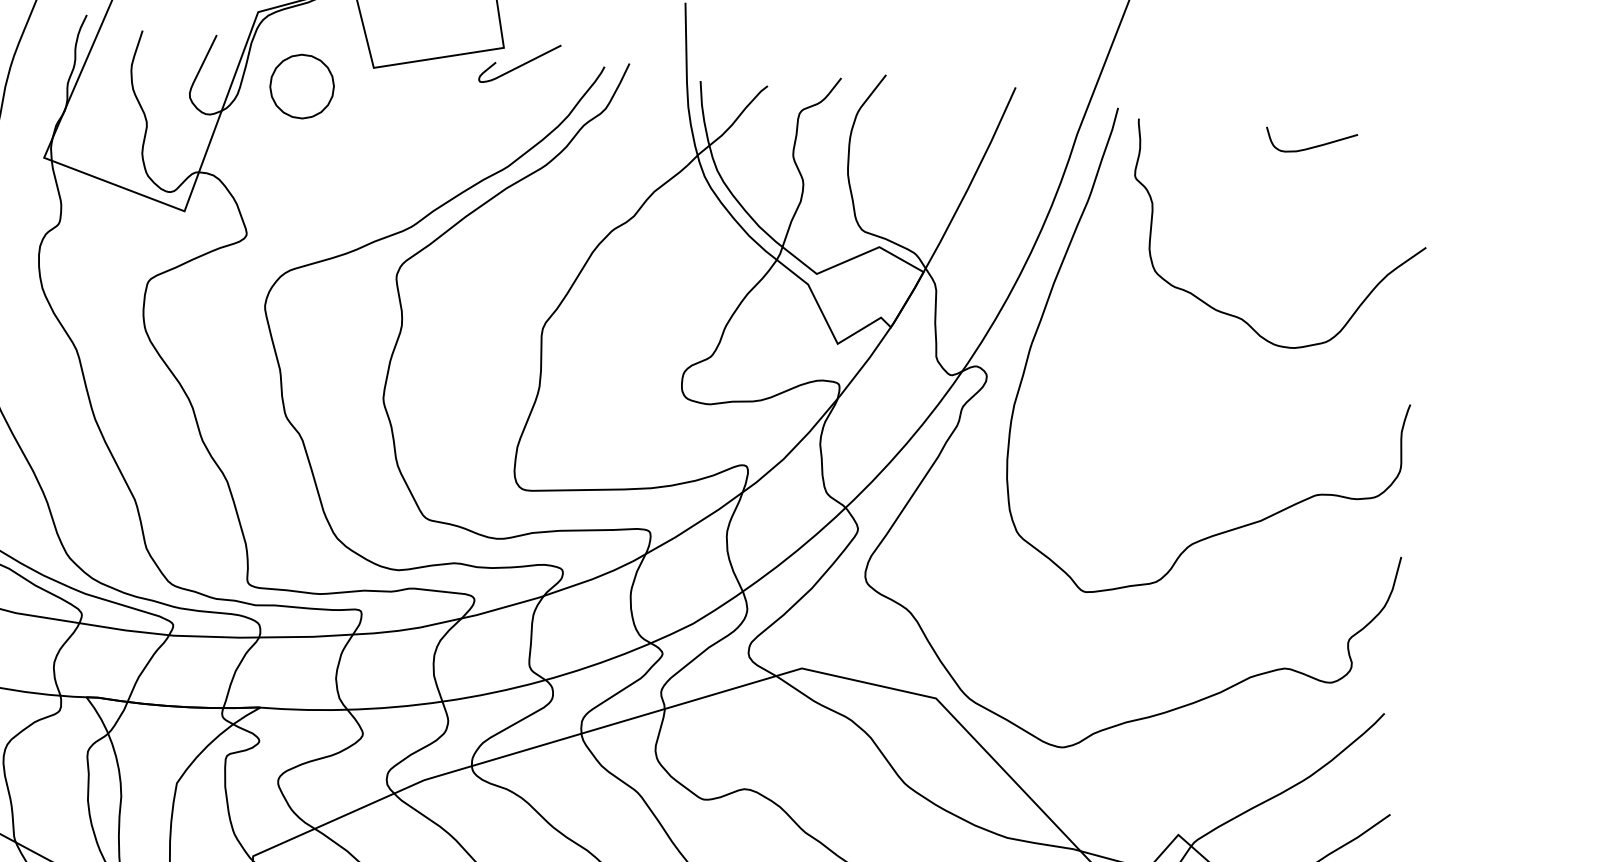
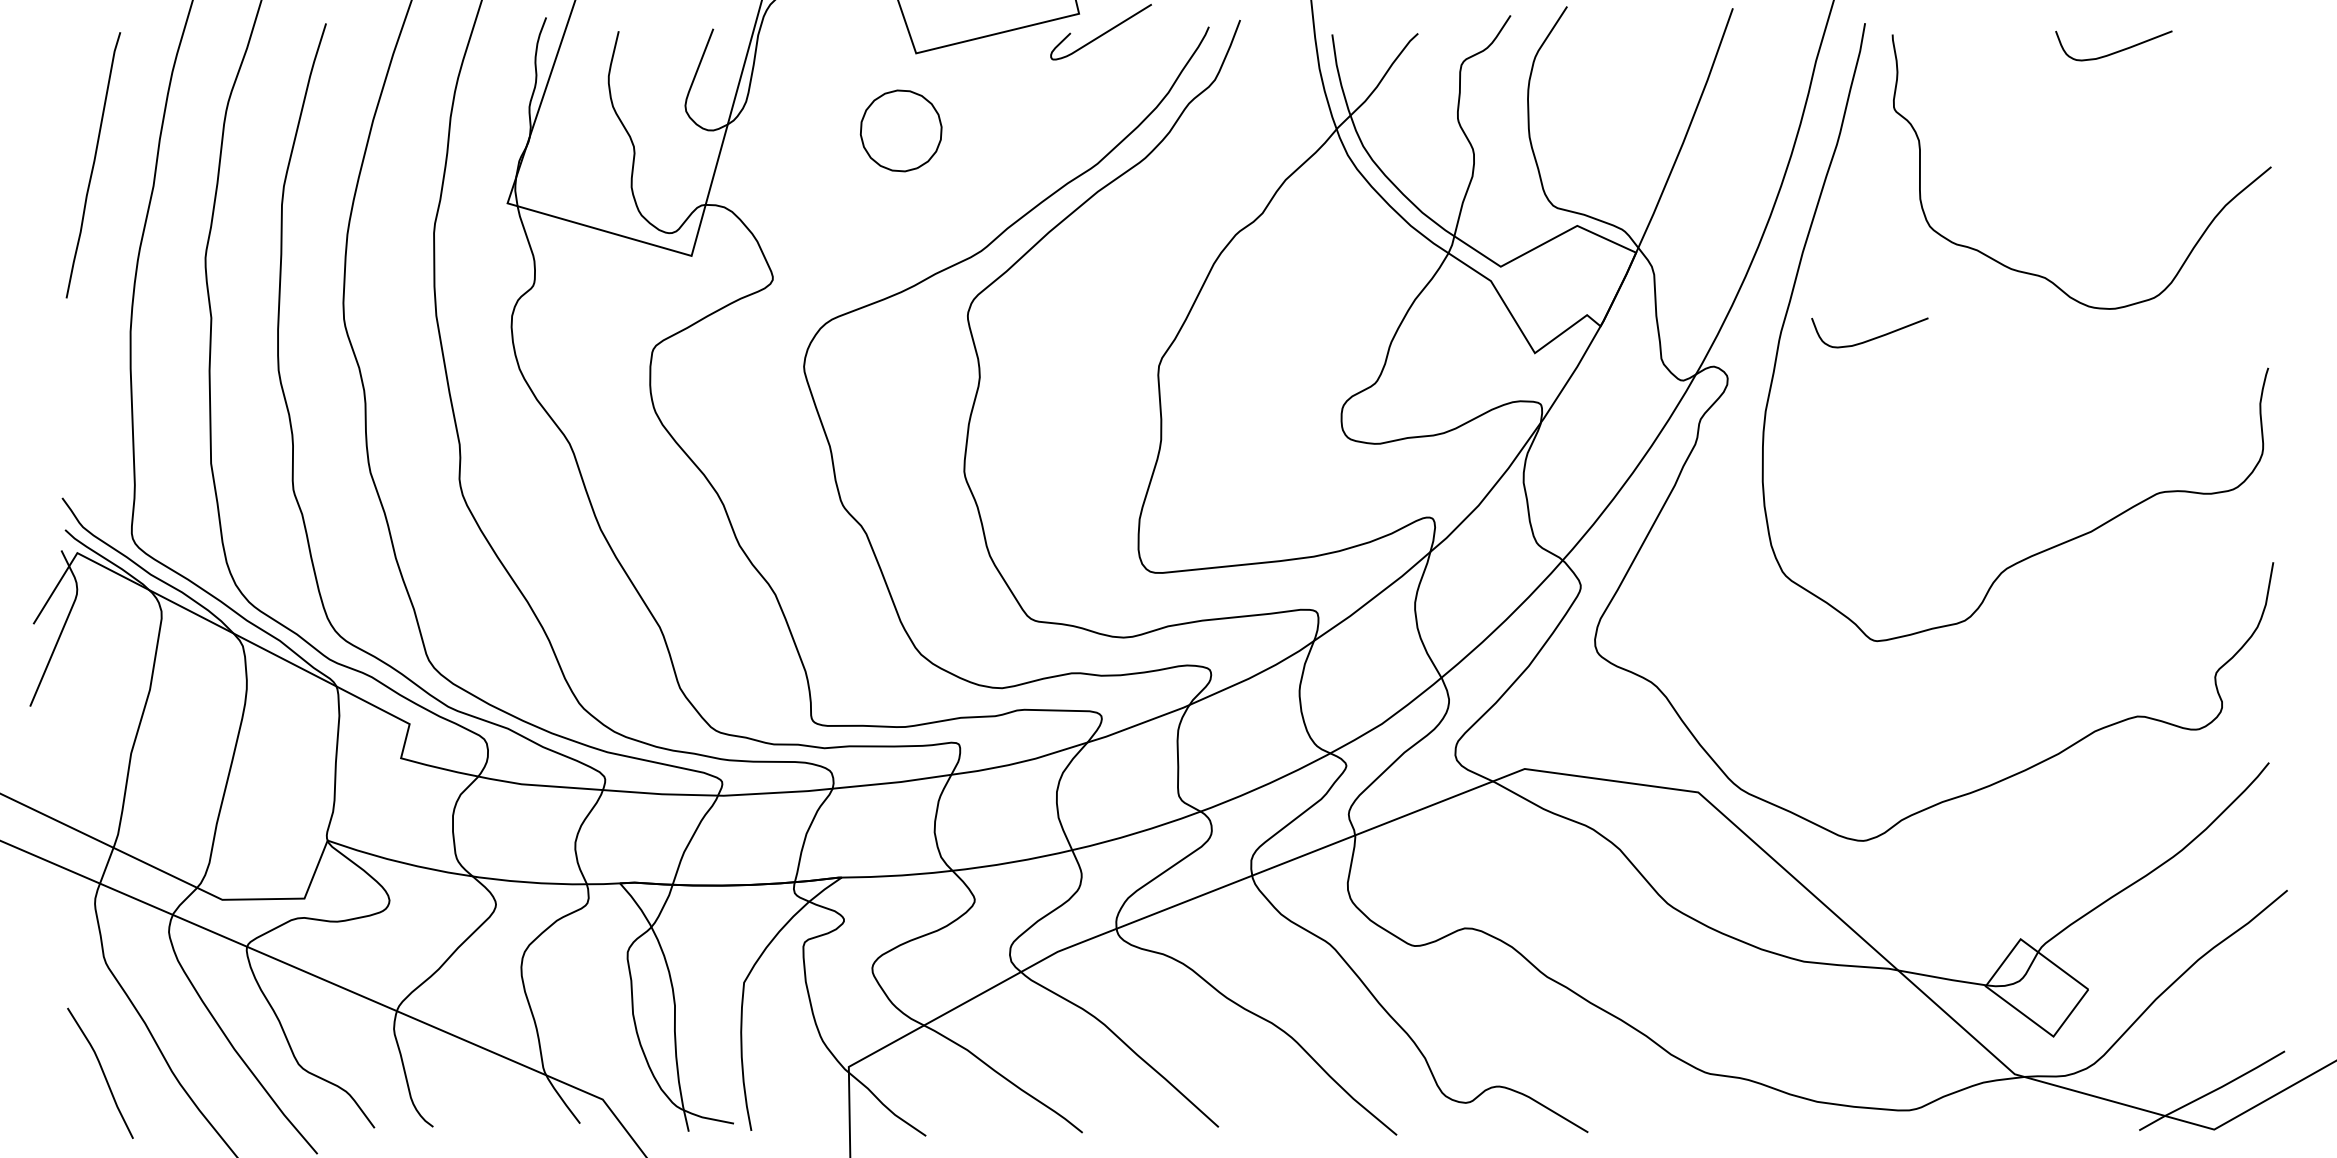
part: (301, 86) -> (900, 130), moved
curve: (1101, 354) -> (1871, 338), added

